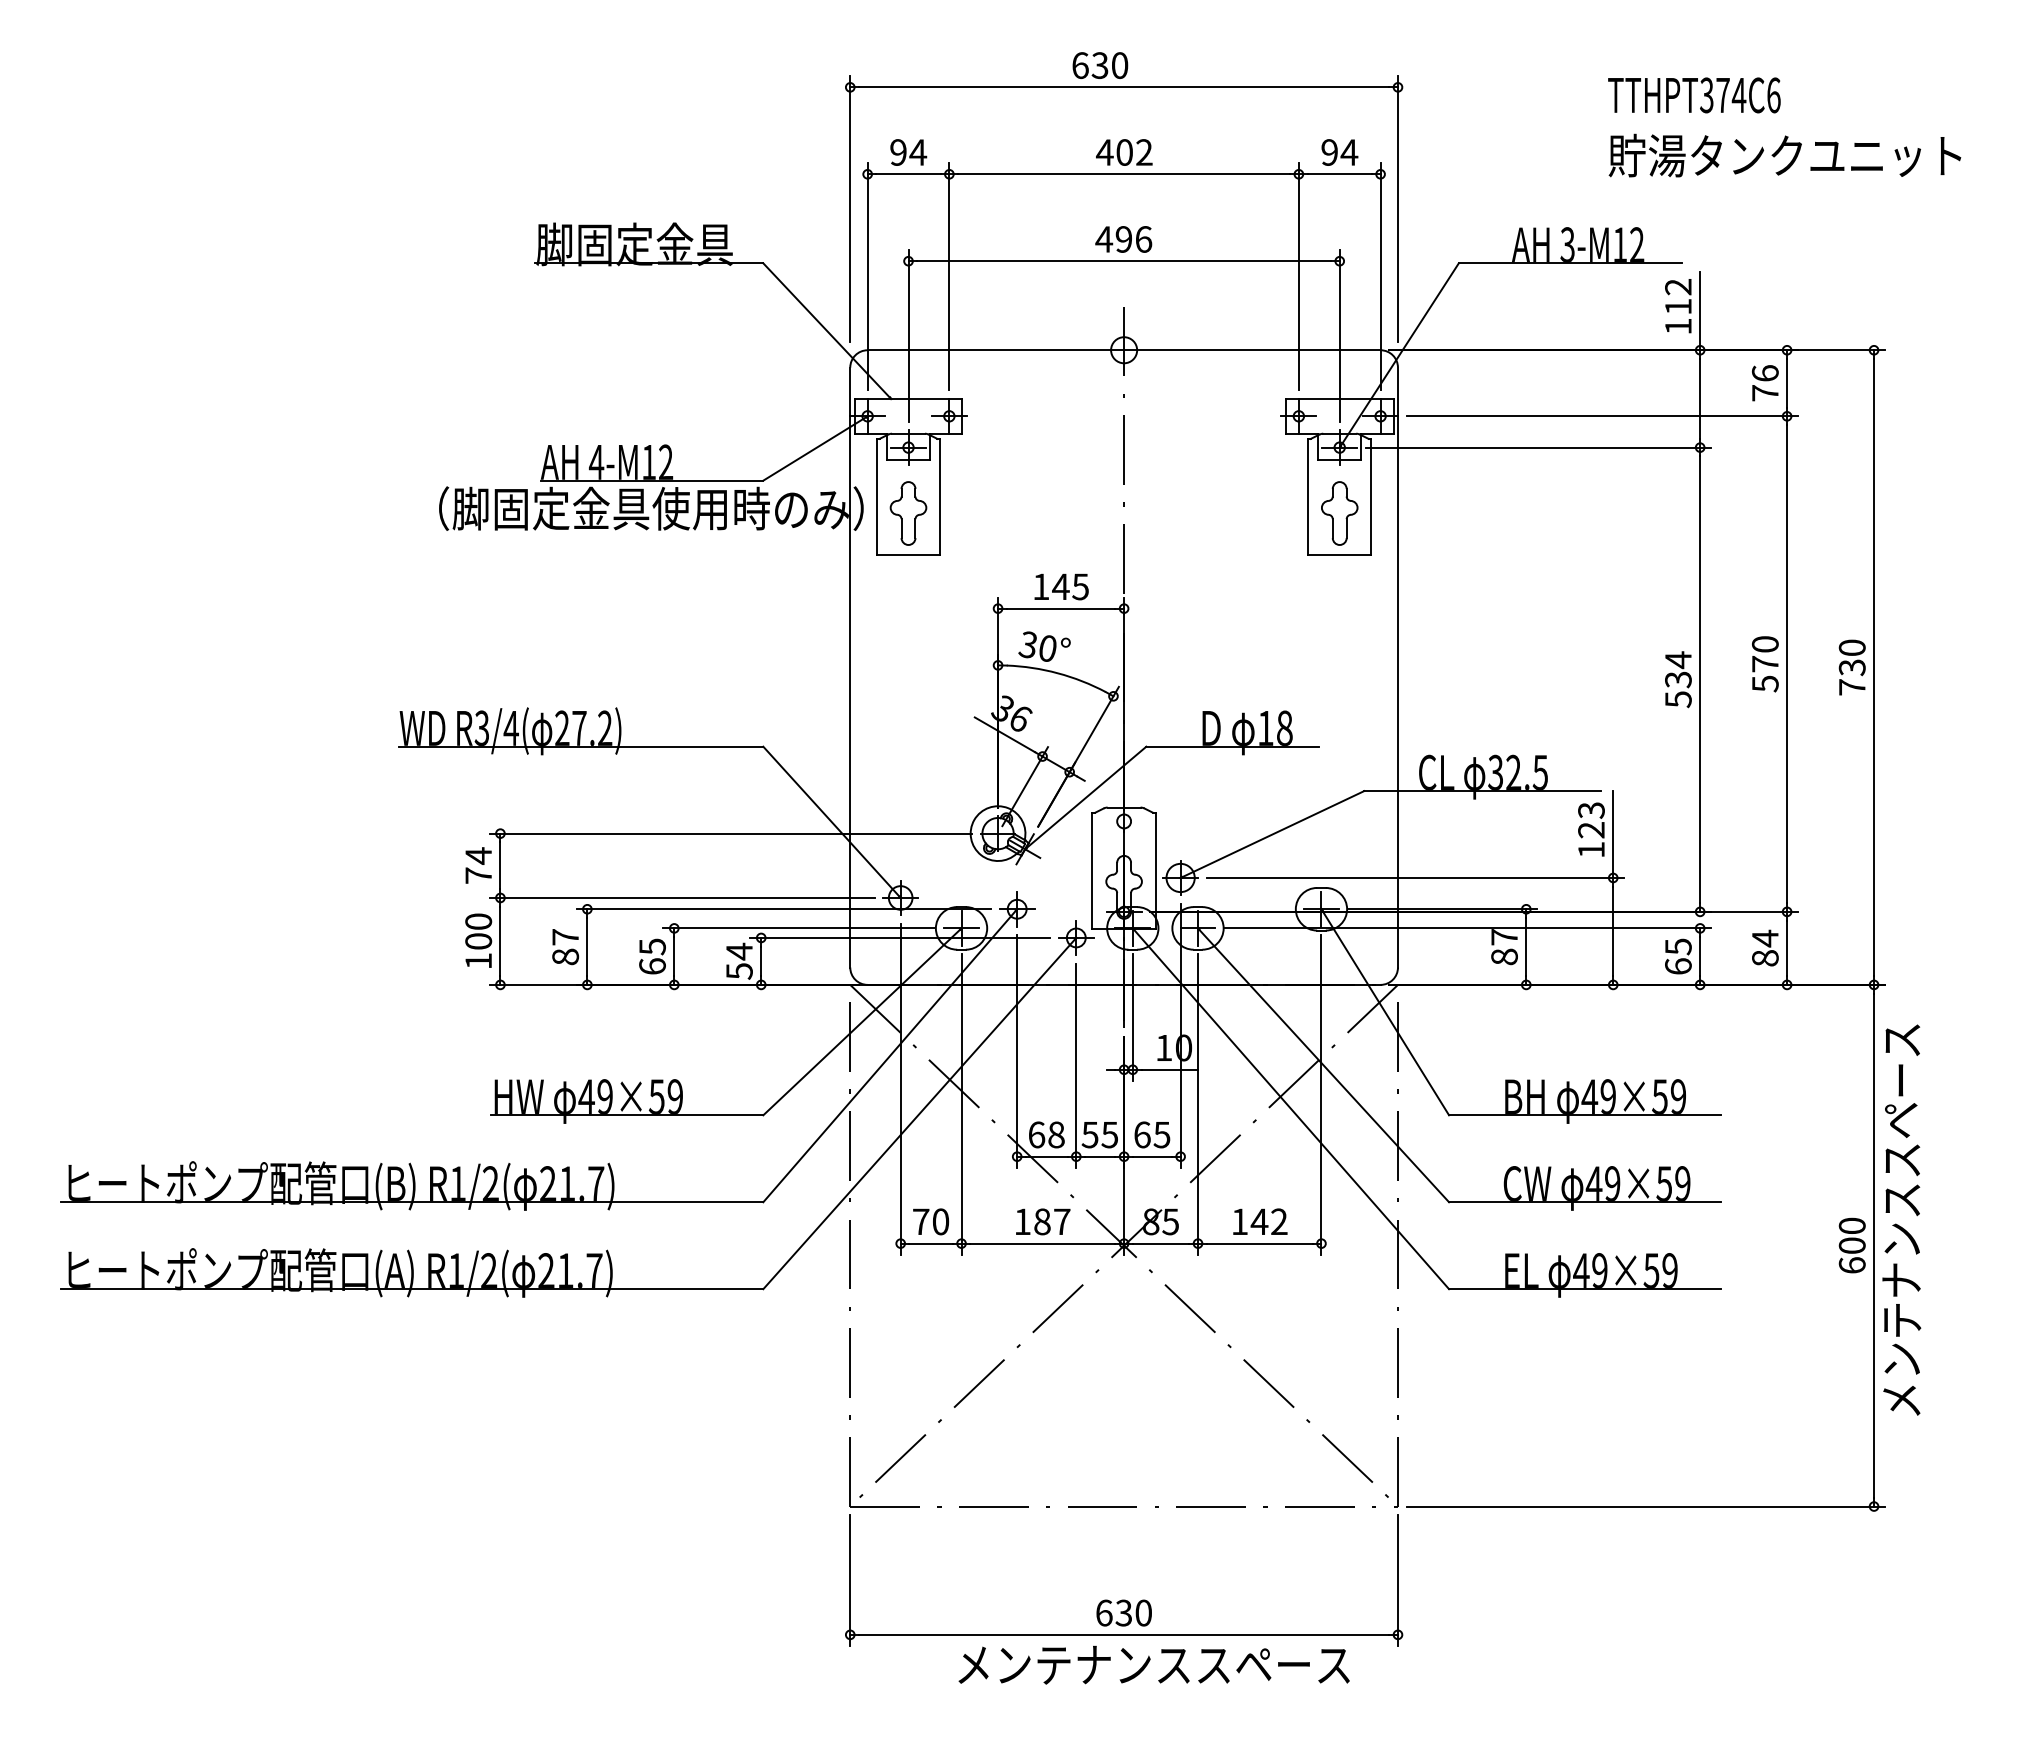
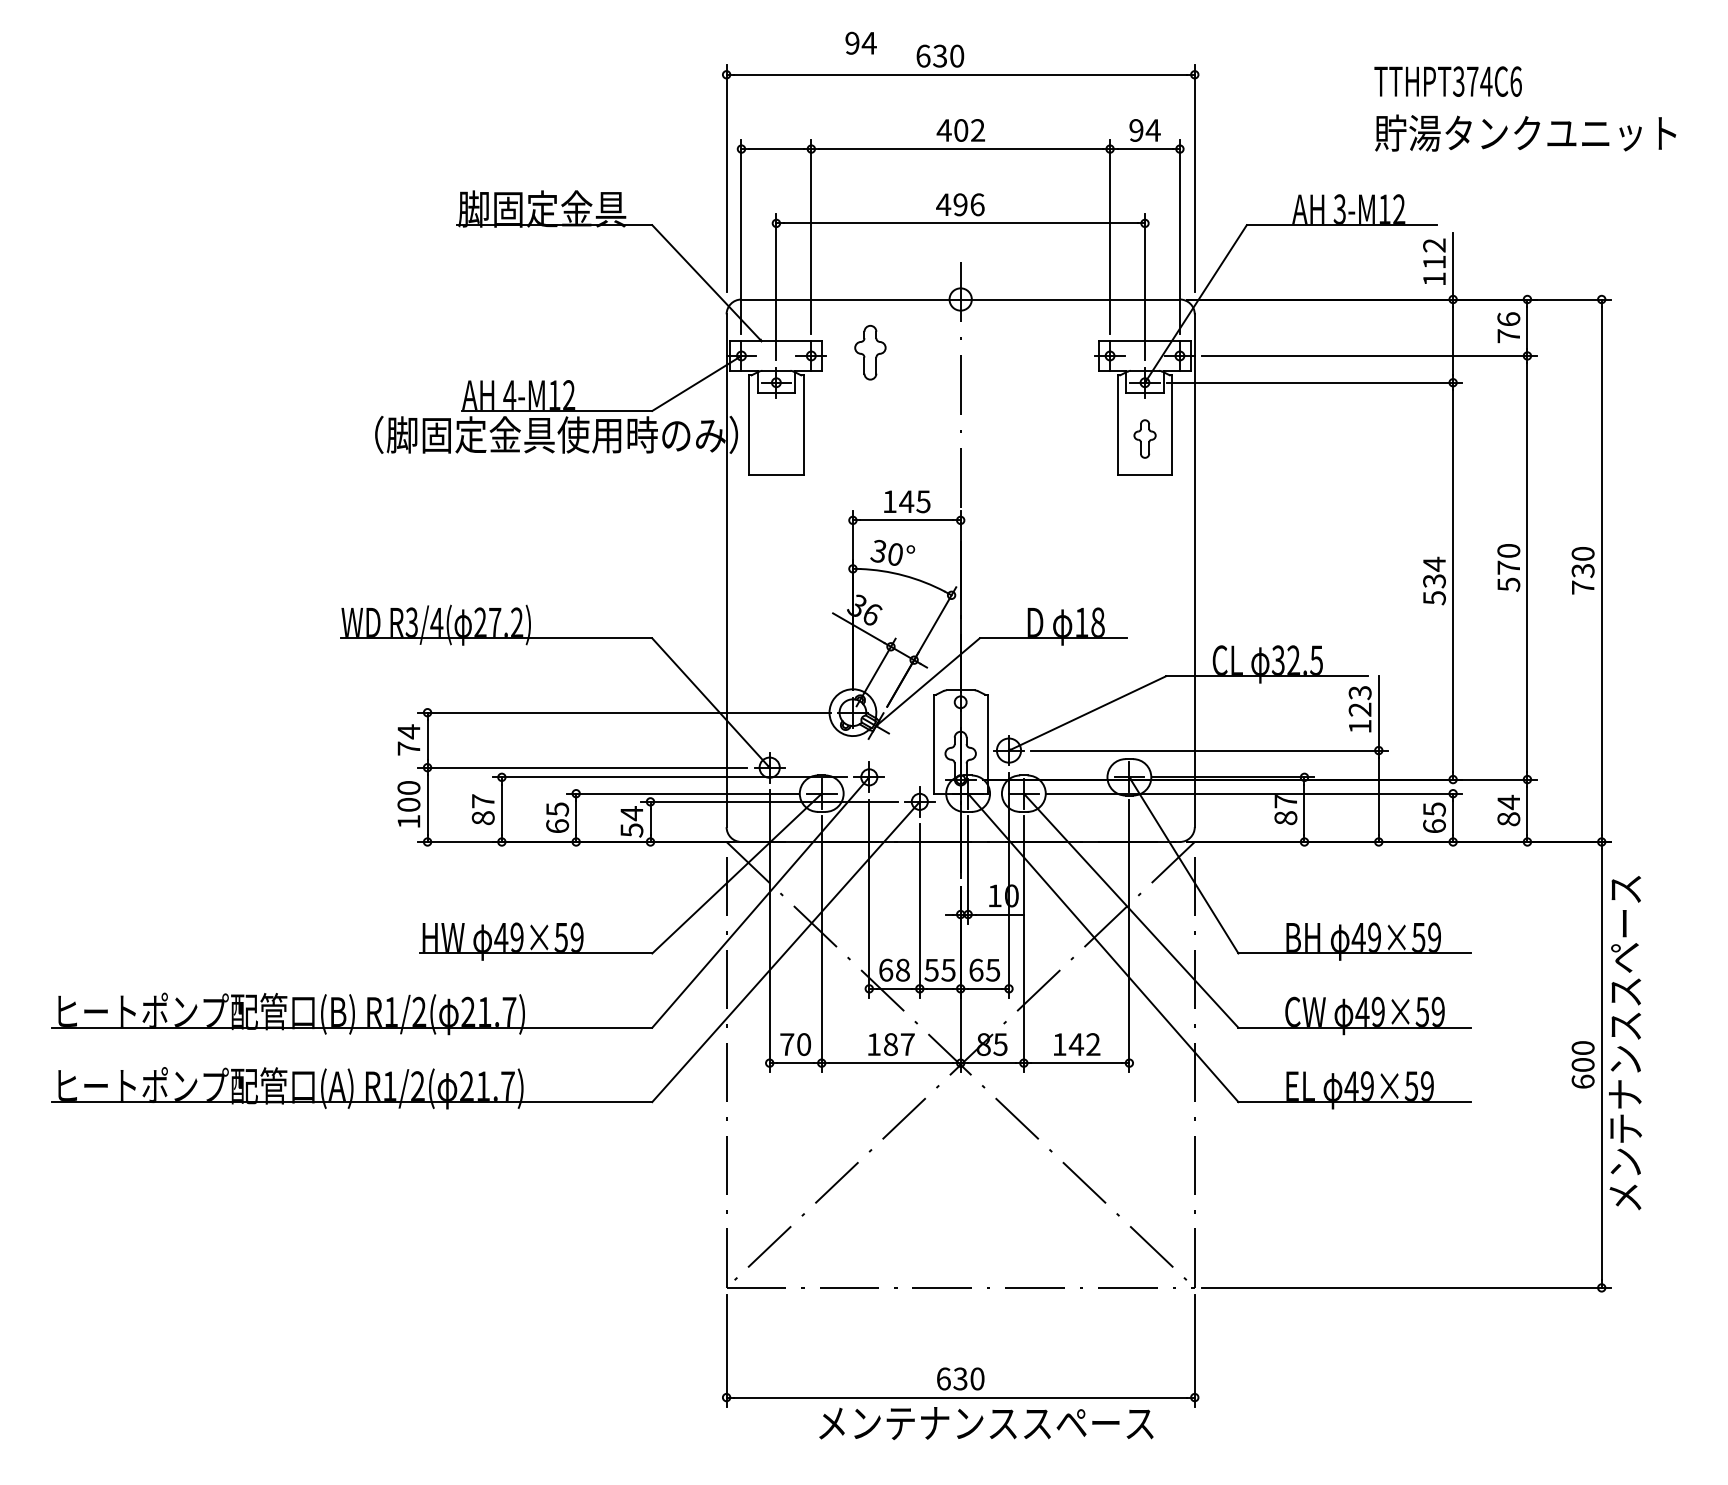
text: (908, 152) -> (861, 43), moved
part: (908, 513) -> (870, 352), moved
part: (1339, 513) -> (1144, 439), size x0.7

